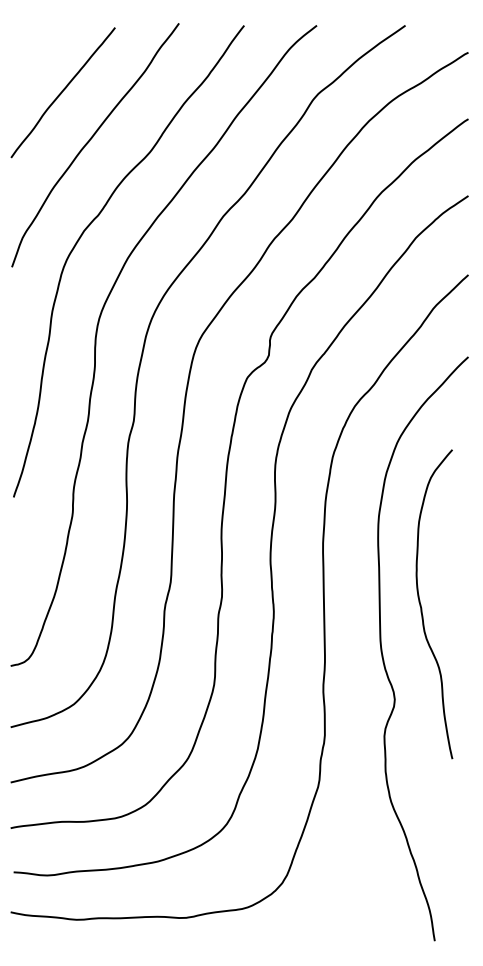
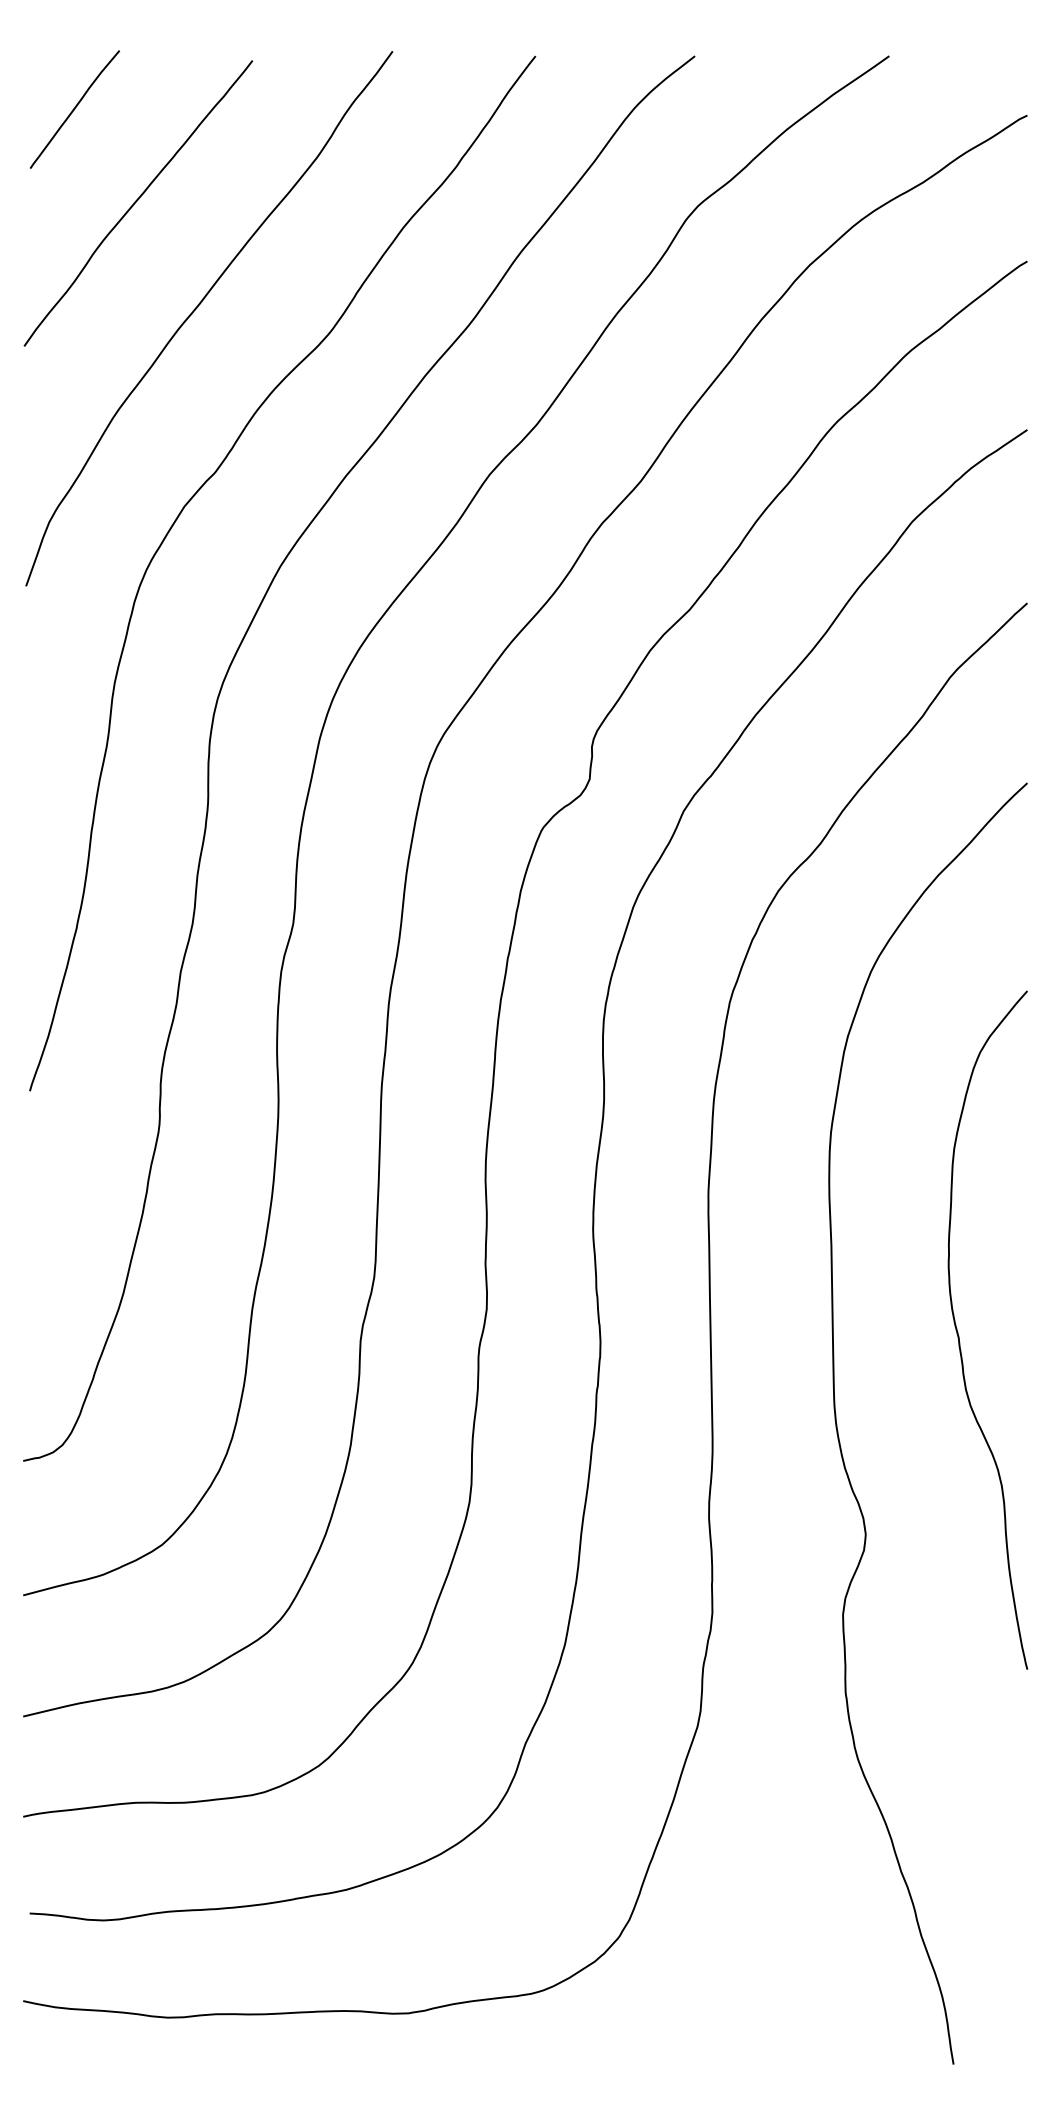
line: (34, 49) -> (75, 108), added
curve: (422, 608) -> (961, 1339), moved

